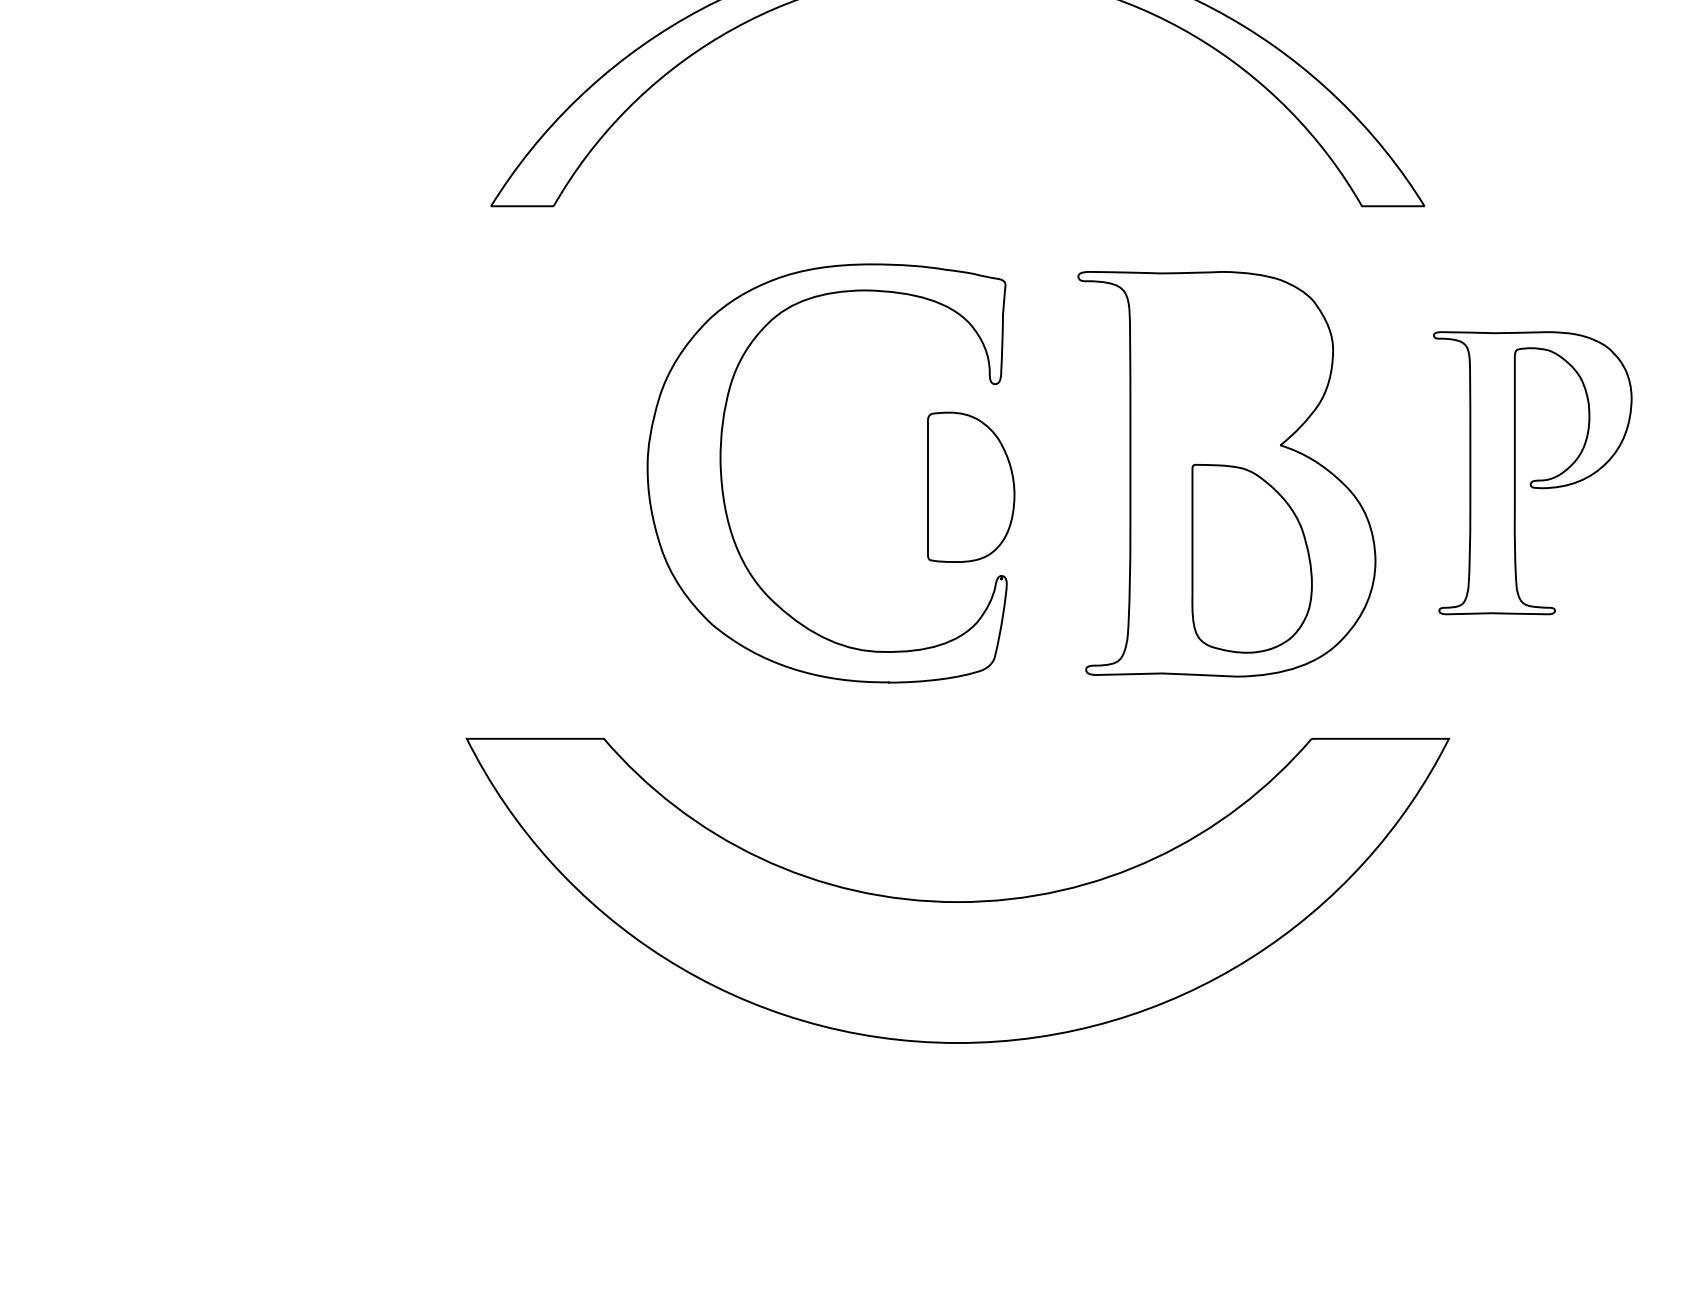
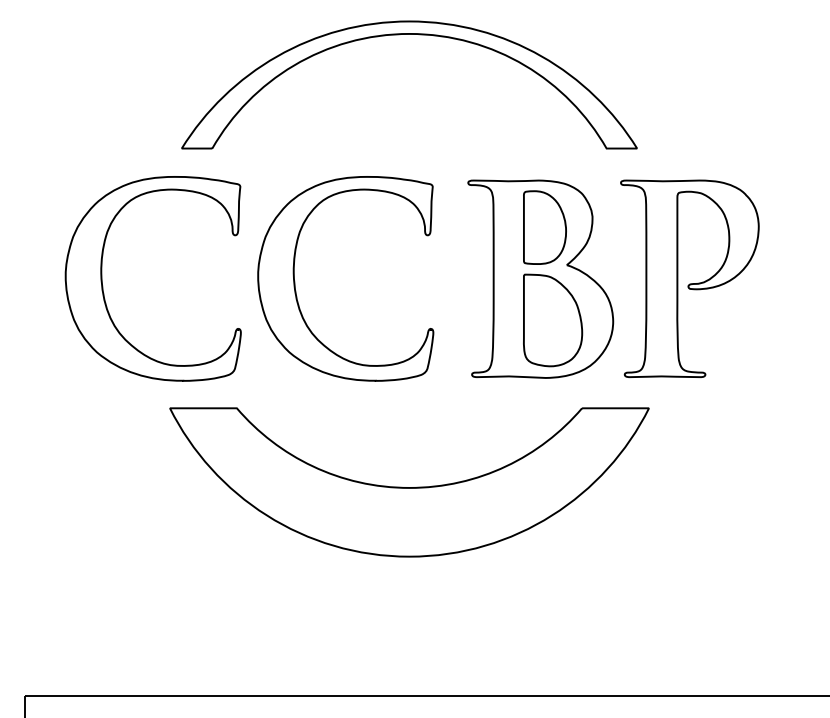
part: (1531, 472) -> (689, 278), size x1.43
part: (970, 487) -> (544, 227), moved
part: (330, 489) -> (103, 286), added

